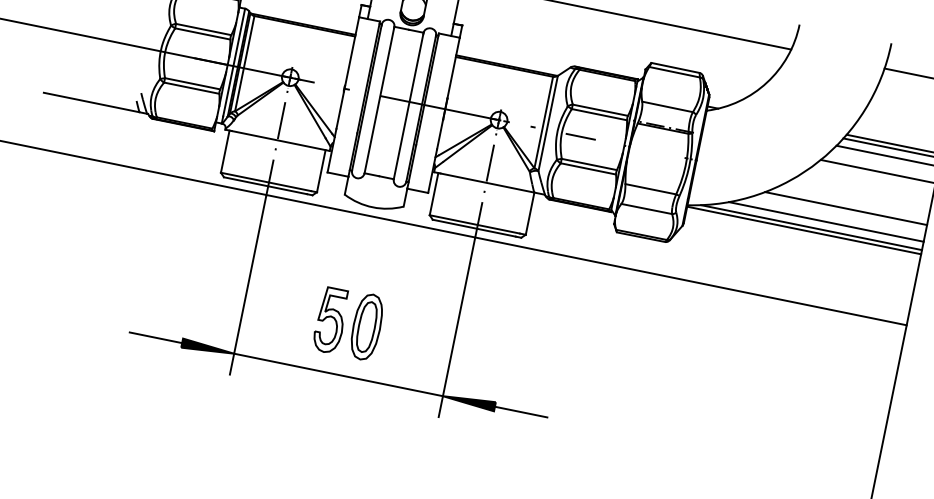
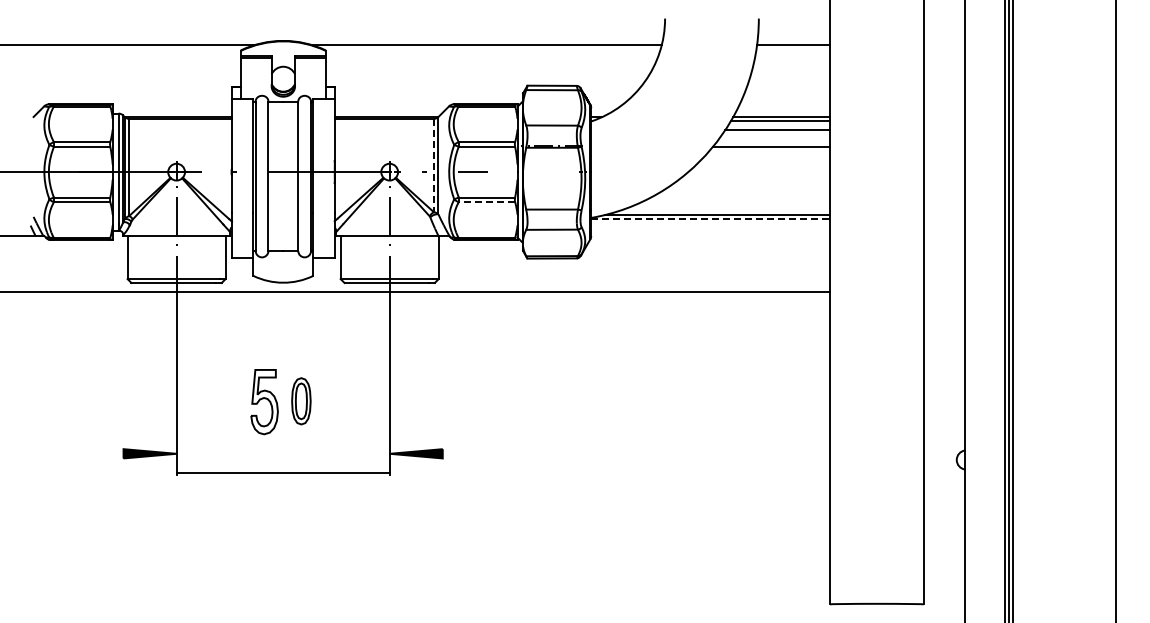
line: (543, 122) -> (433, 165), solid -> dashed
line: (587, 169) -> (486, 202), solid -> dashed
line: (845, 208) -> (746, 189), removed
line: (826, 221) -> (730, 206), removed
line: (805, 230) -> (711, 219), solid -> dashed
part: (366, 327) -> (301, 401), size x0.7
line: (155, 337) -> (96, 453), removed
line: (337, 374) -> (282, 472), moved
line: (521, 411) -> (469, 453), removed

